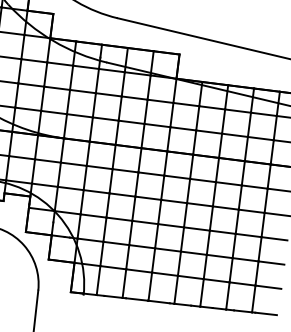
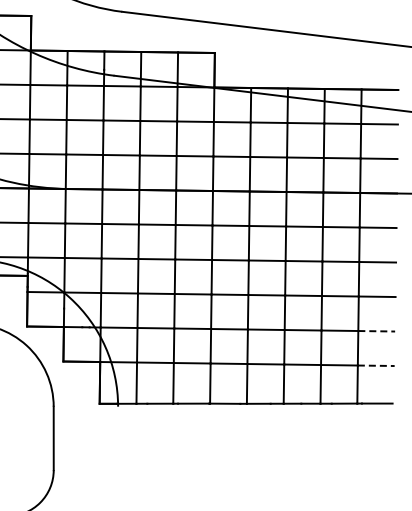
line: (271, 263) -> (377, 331), solid -> dashed
line: (268, 287) -> (376, 365), solid -> dashed

